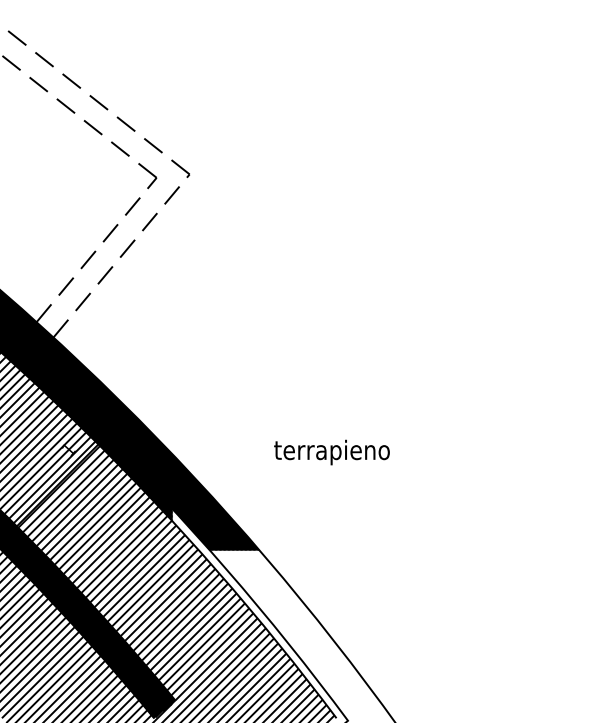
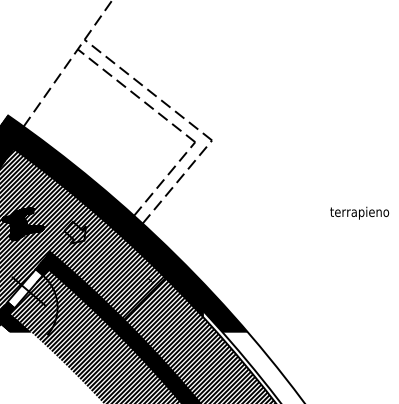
text: (331, 451) -> (359, 212), moved

